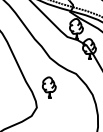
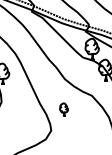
part: (48, 87) -> (63, 109), size x0.6

